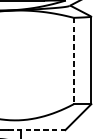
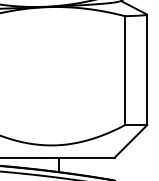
line: (74, 61) -> (125, 71), dashed -> solid
line: (37, 129) -> (79, 157), dashed -> solid

